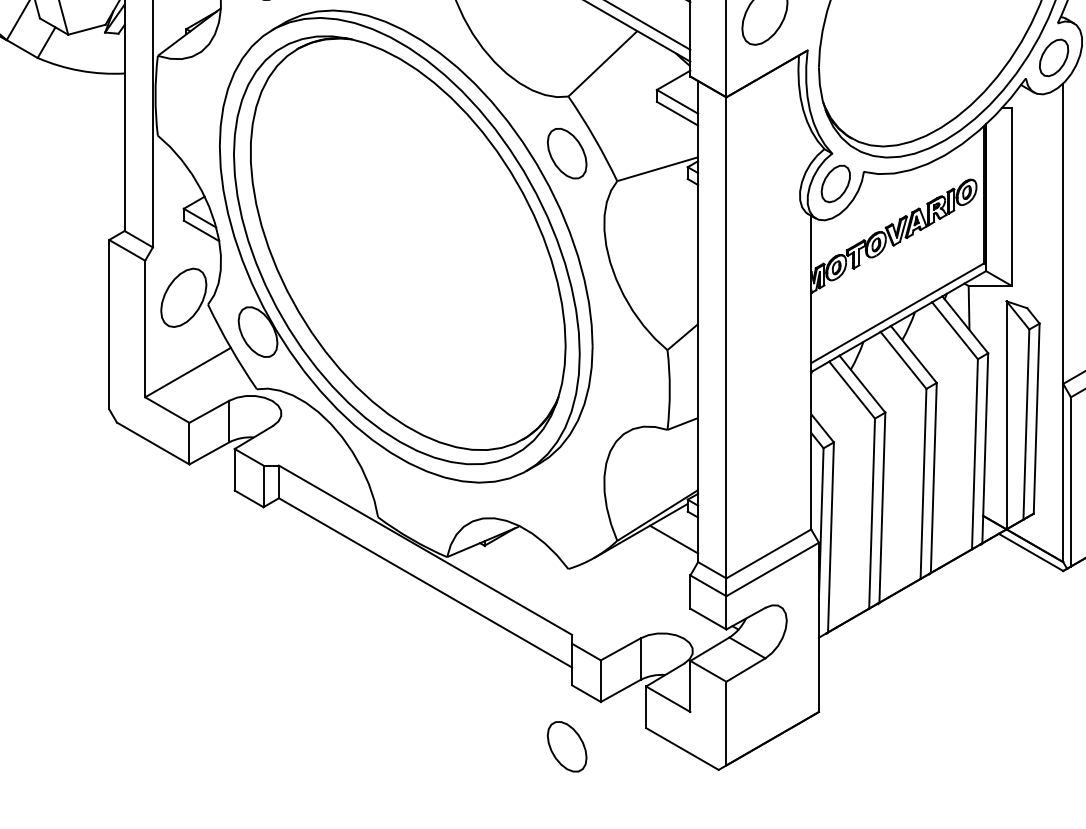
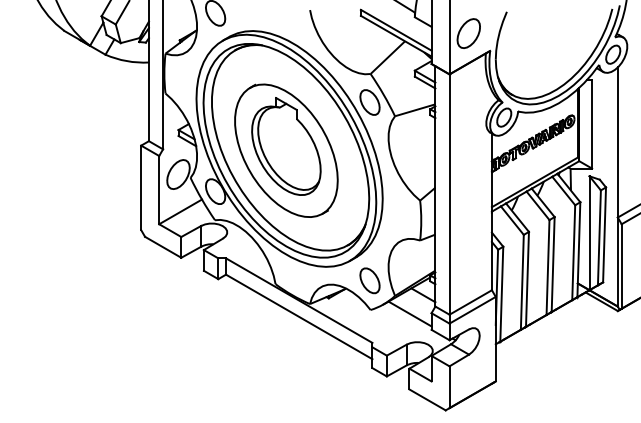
part: (399, 249) -> (286, 150), added
line: (646, 575) -> (409, 313), added
part: (566, 746) -> (369, 280), moved

